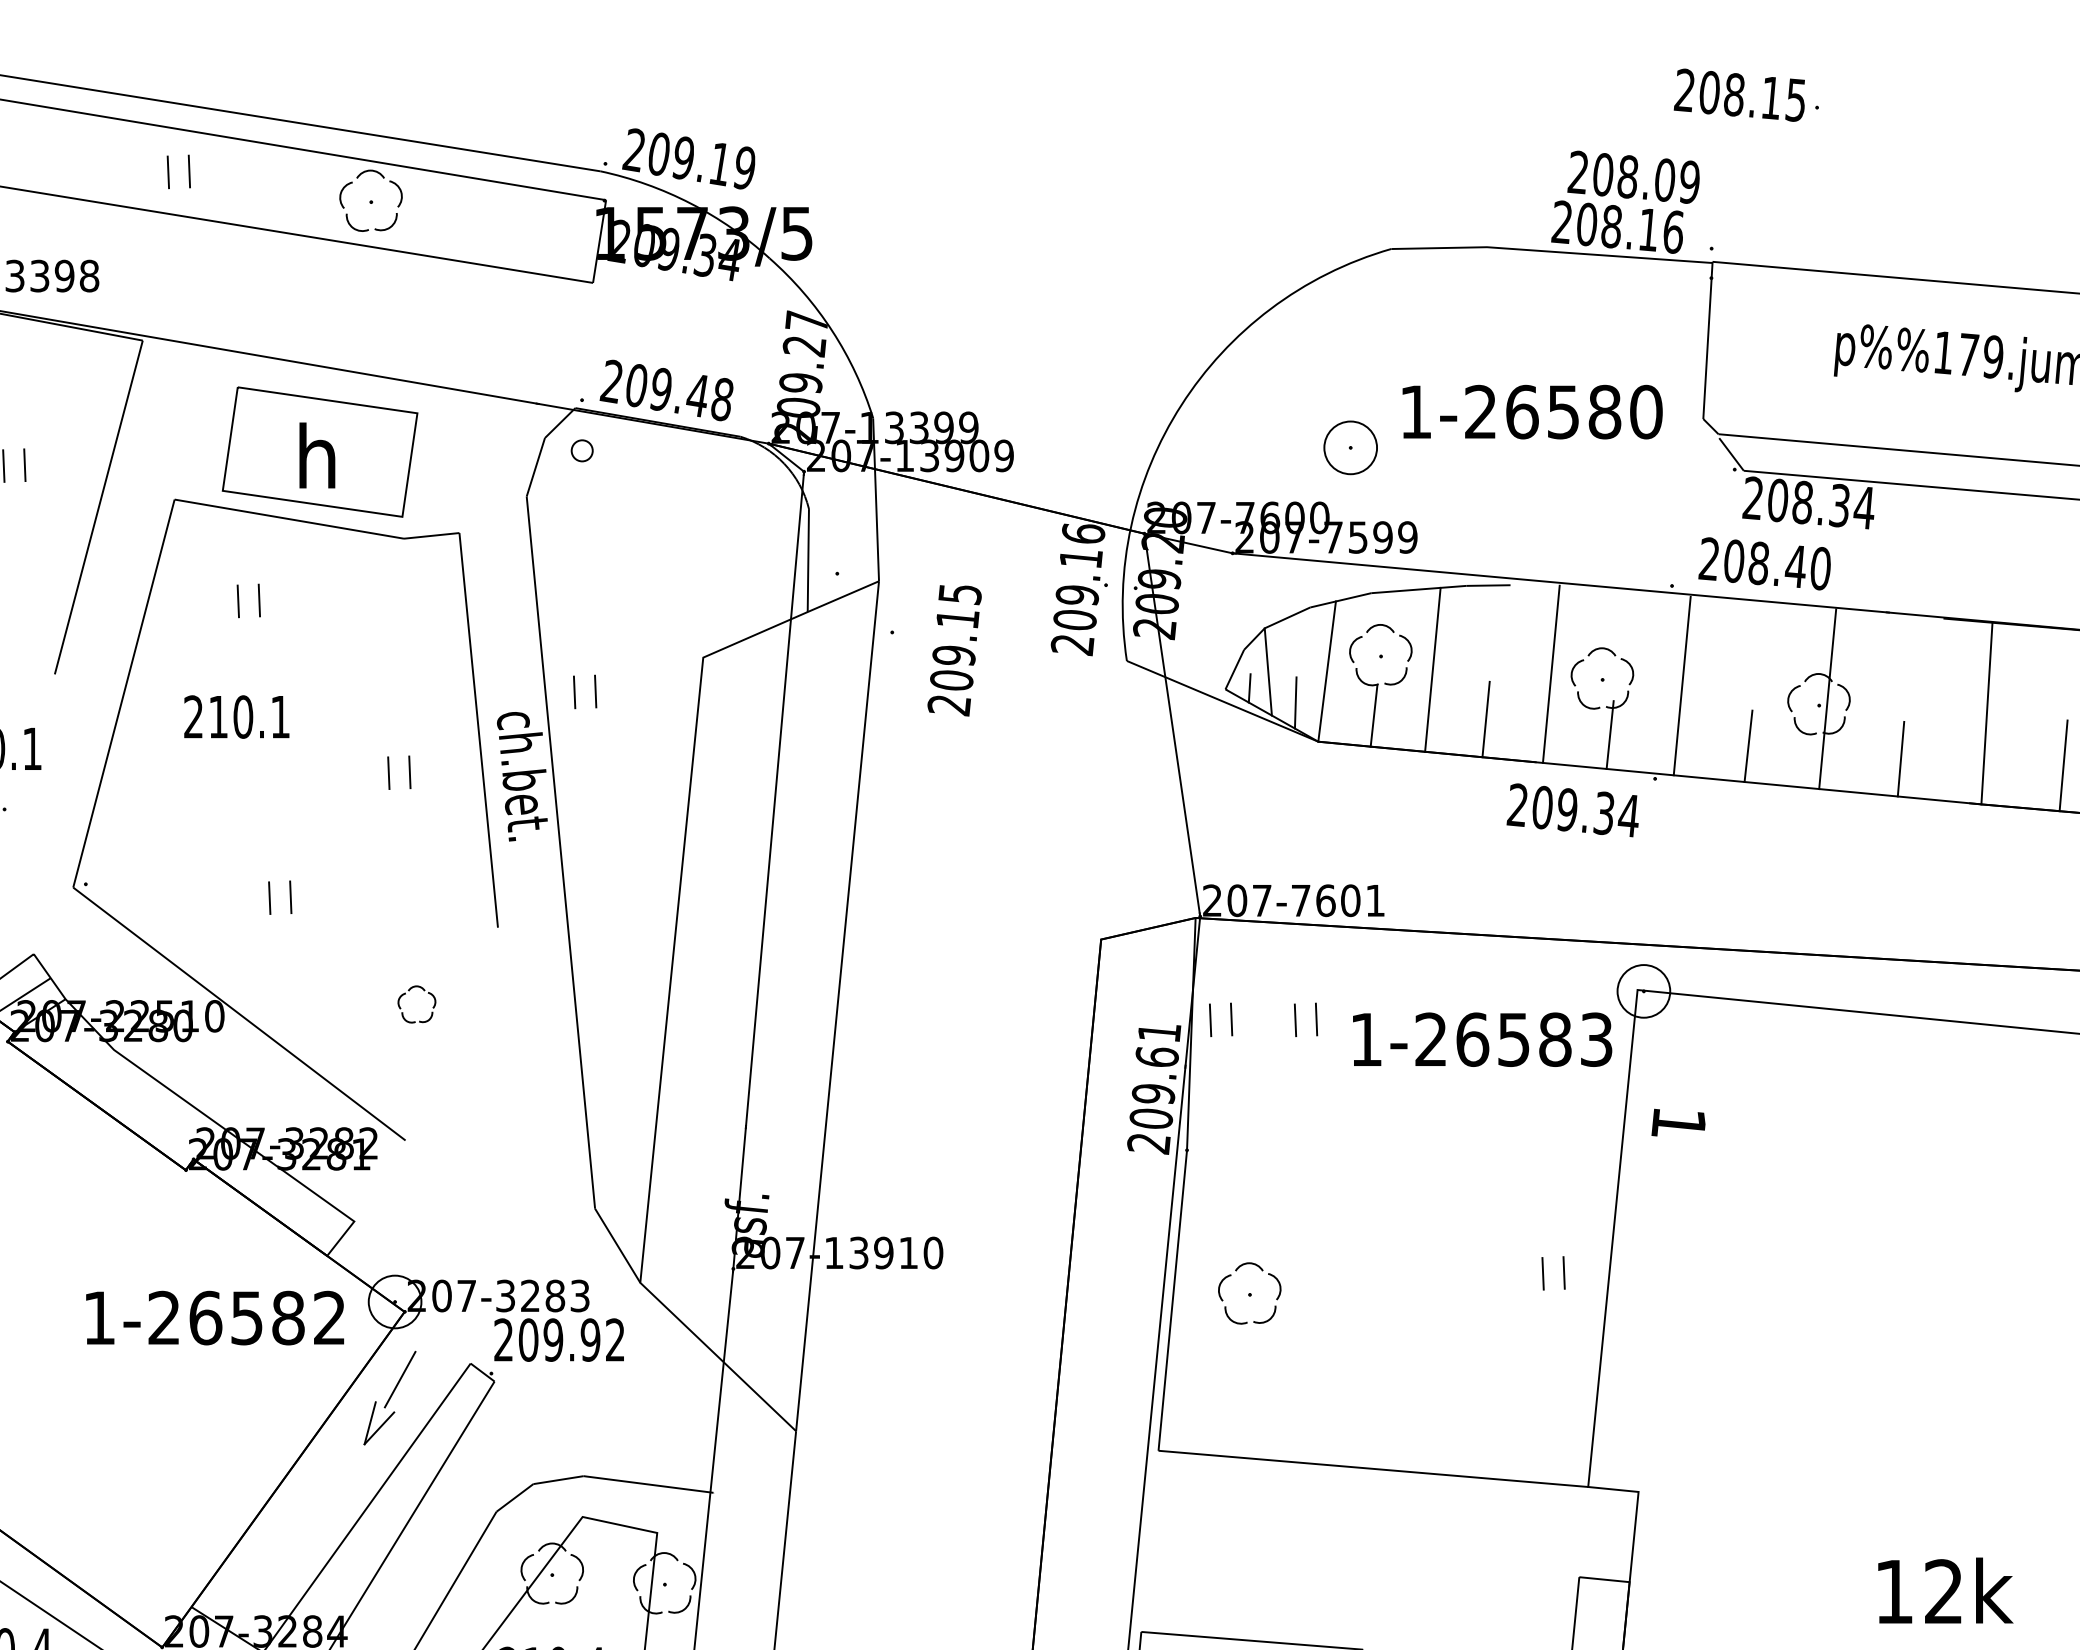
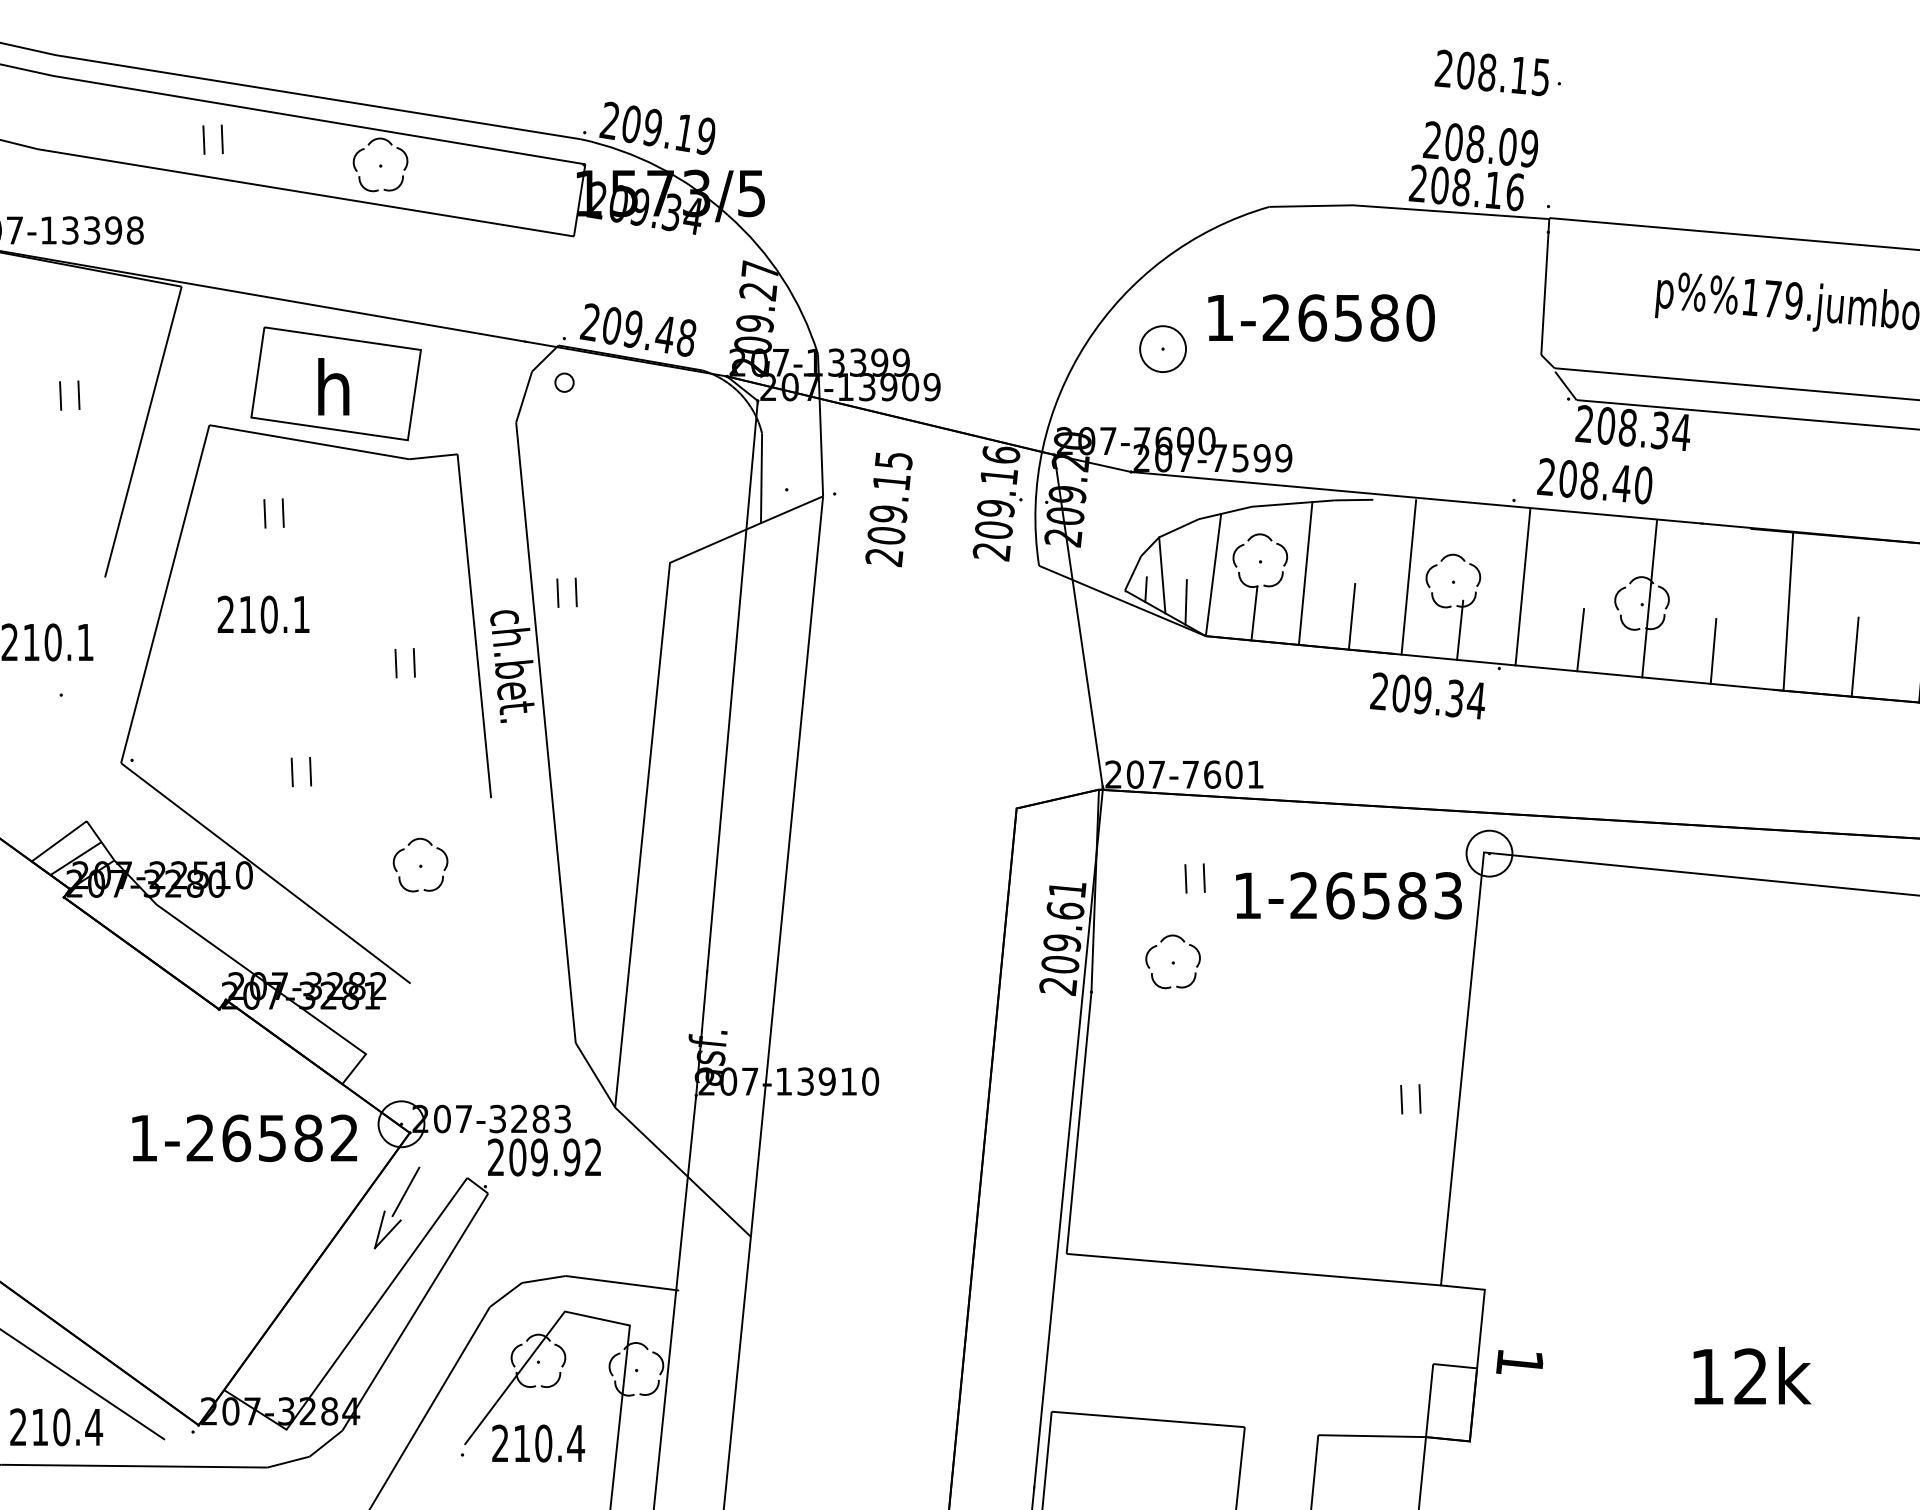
text: (1746, 94) -> (1497, 72), moved
part: (1492, 429) -> (1286, 333), moved
text: (935, 650) -> (872, 509), moved
part: (416, 1003) -> (420, 864), size x1.67
part: (1211, 1019) -> (1112, 878), removed
text: (1678, 1122) -> (1519, 1361), moved
part: (1249, 1293) -> (1172, 961), moved

